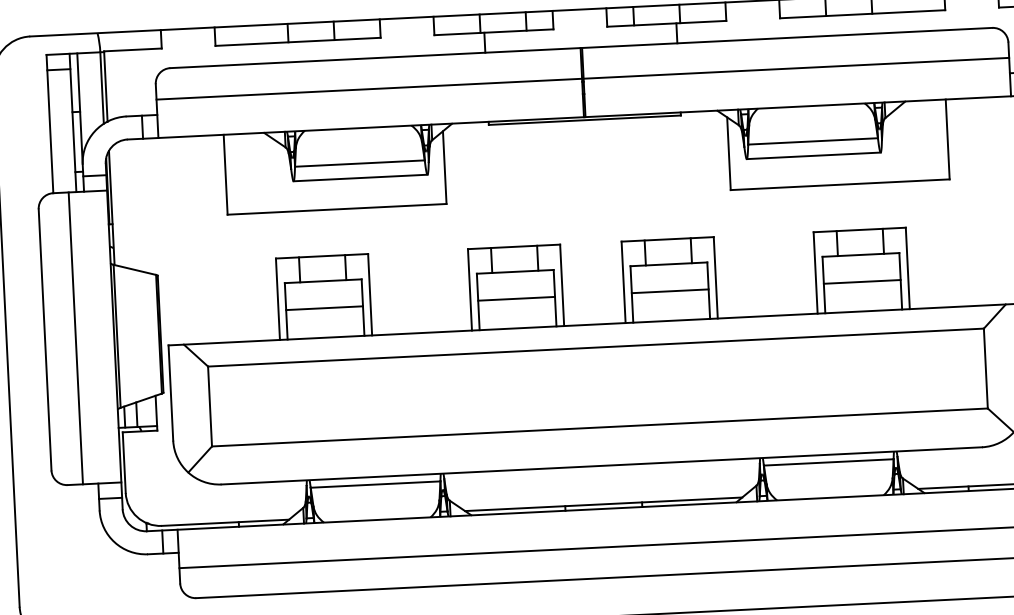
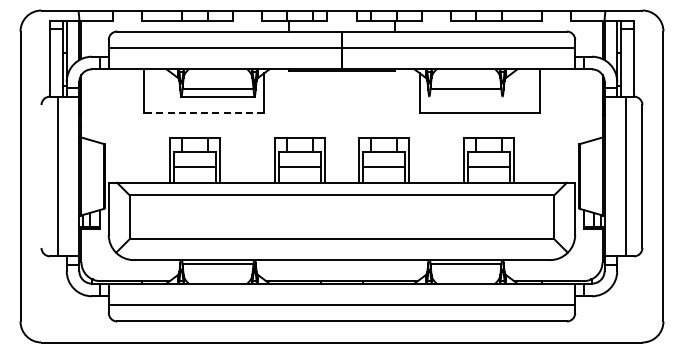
line: (812, 155) -> (465, 96), removed
line: (337, 210) -> (204, 113), solid -> dashed
line: (45, 339) -> (41, 176), removed

